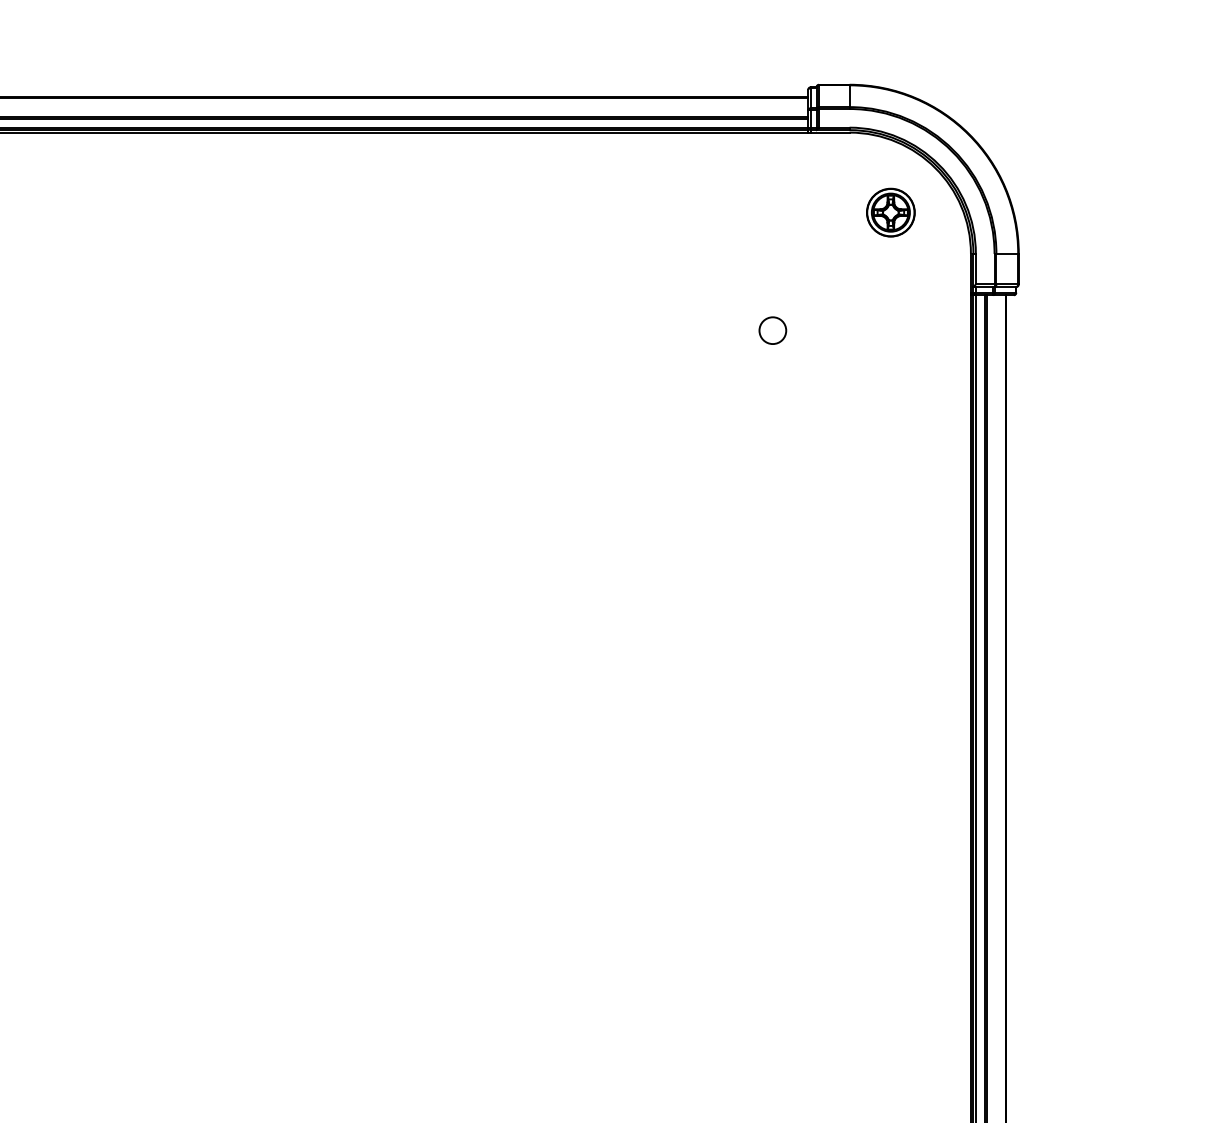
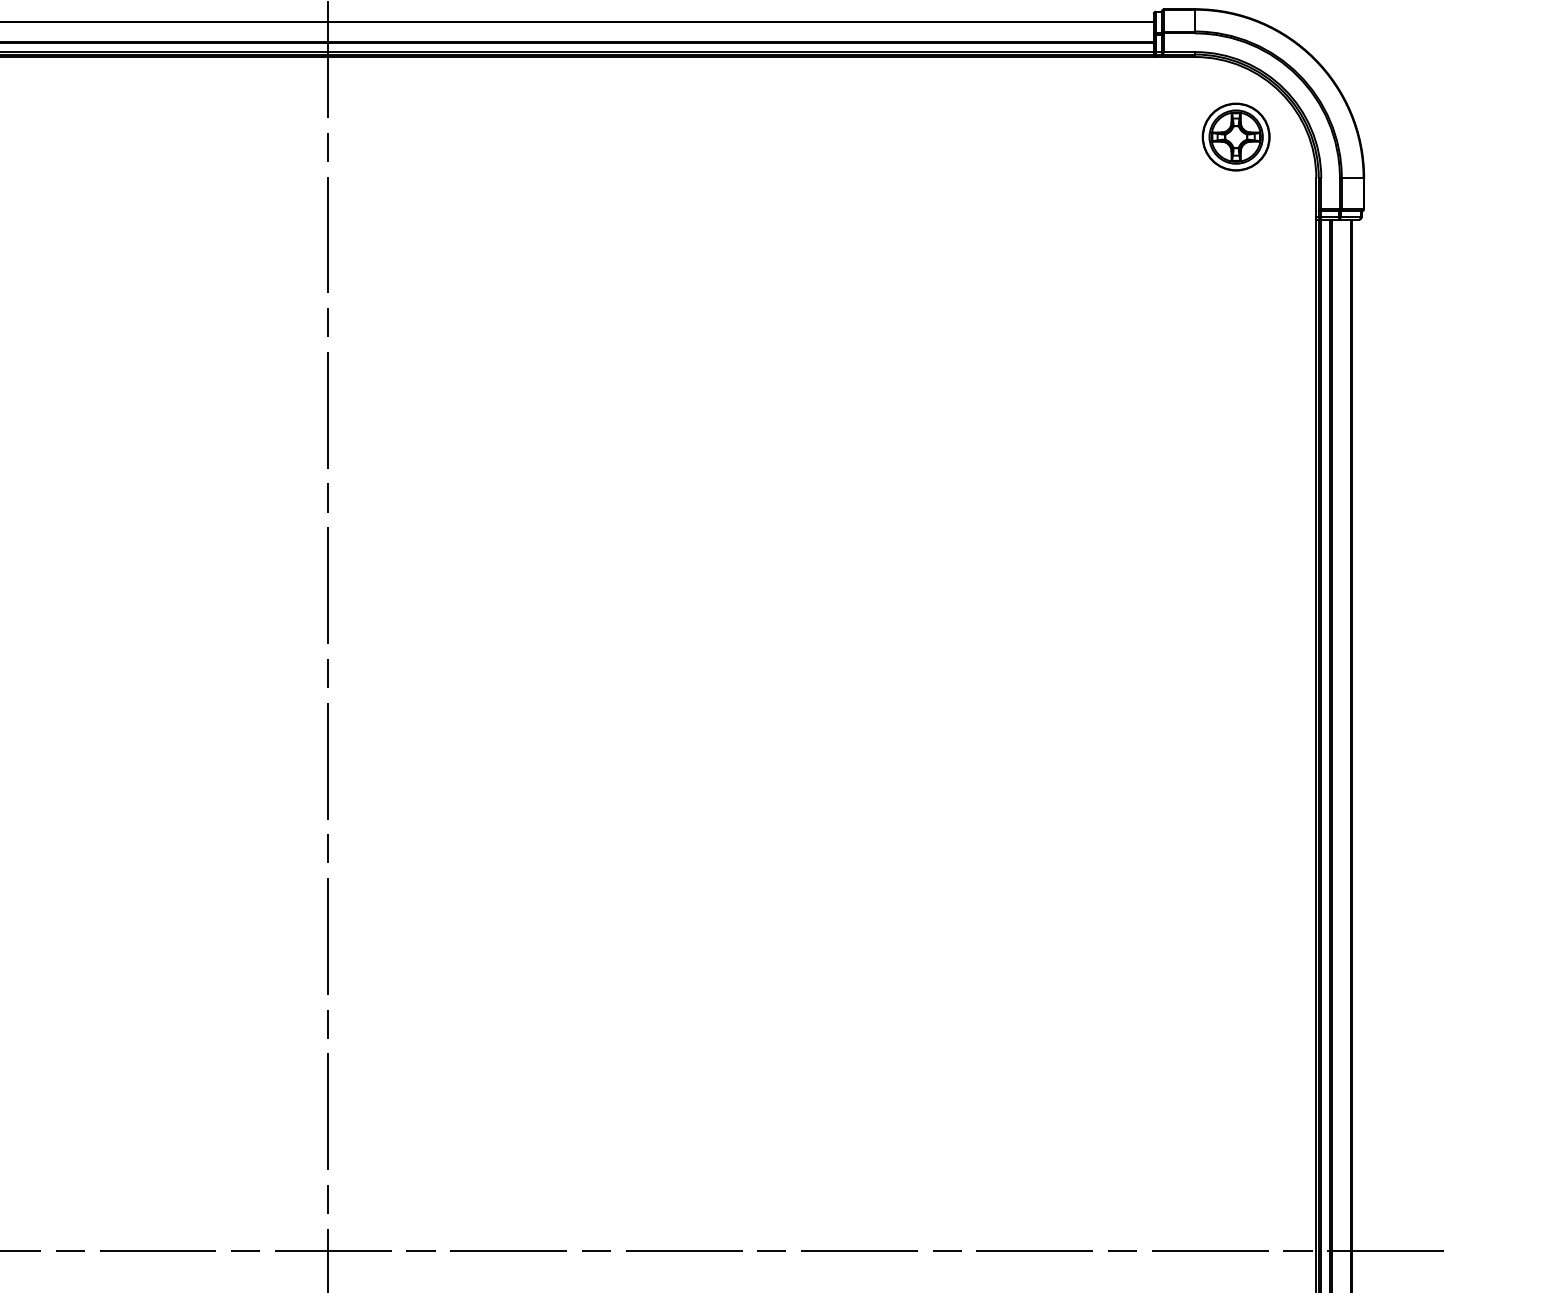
part: (891, 212) -> (1236, 136), size x1.4
circle: (773, 330) -> (1118, 254), removed

